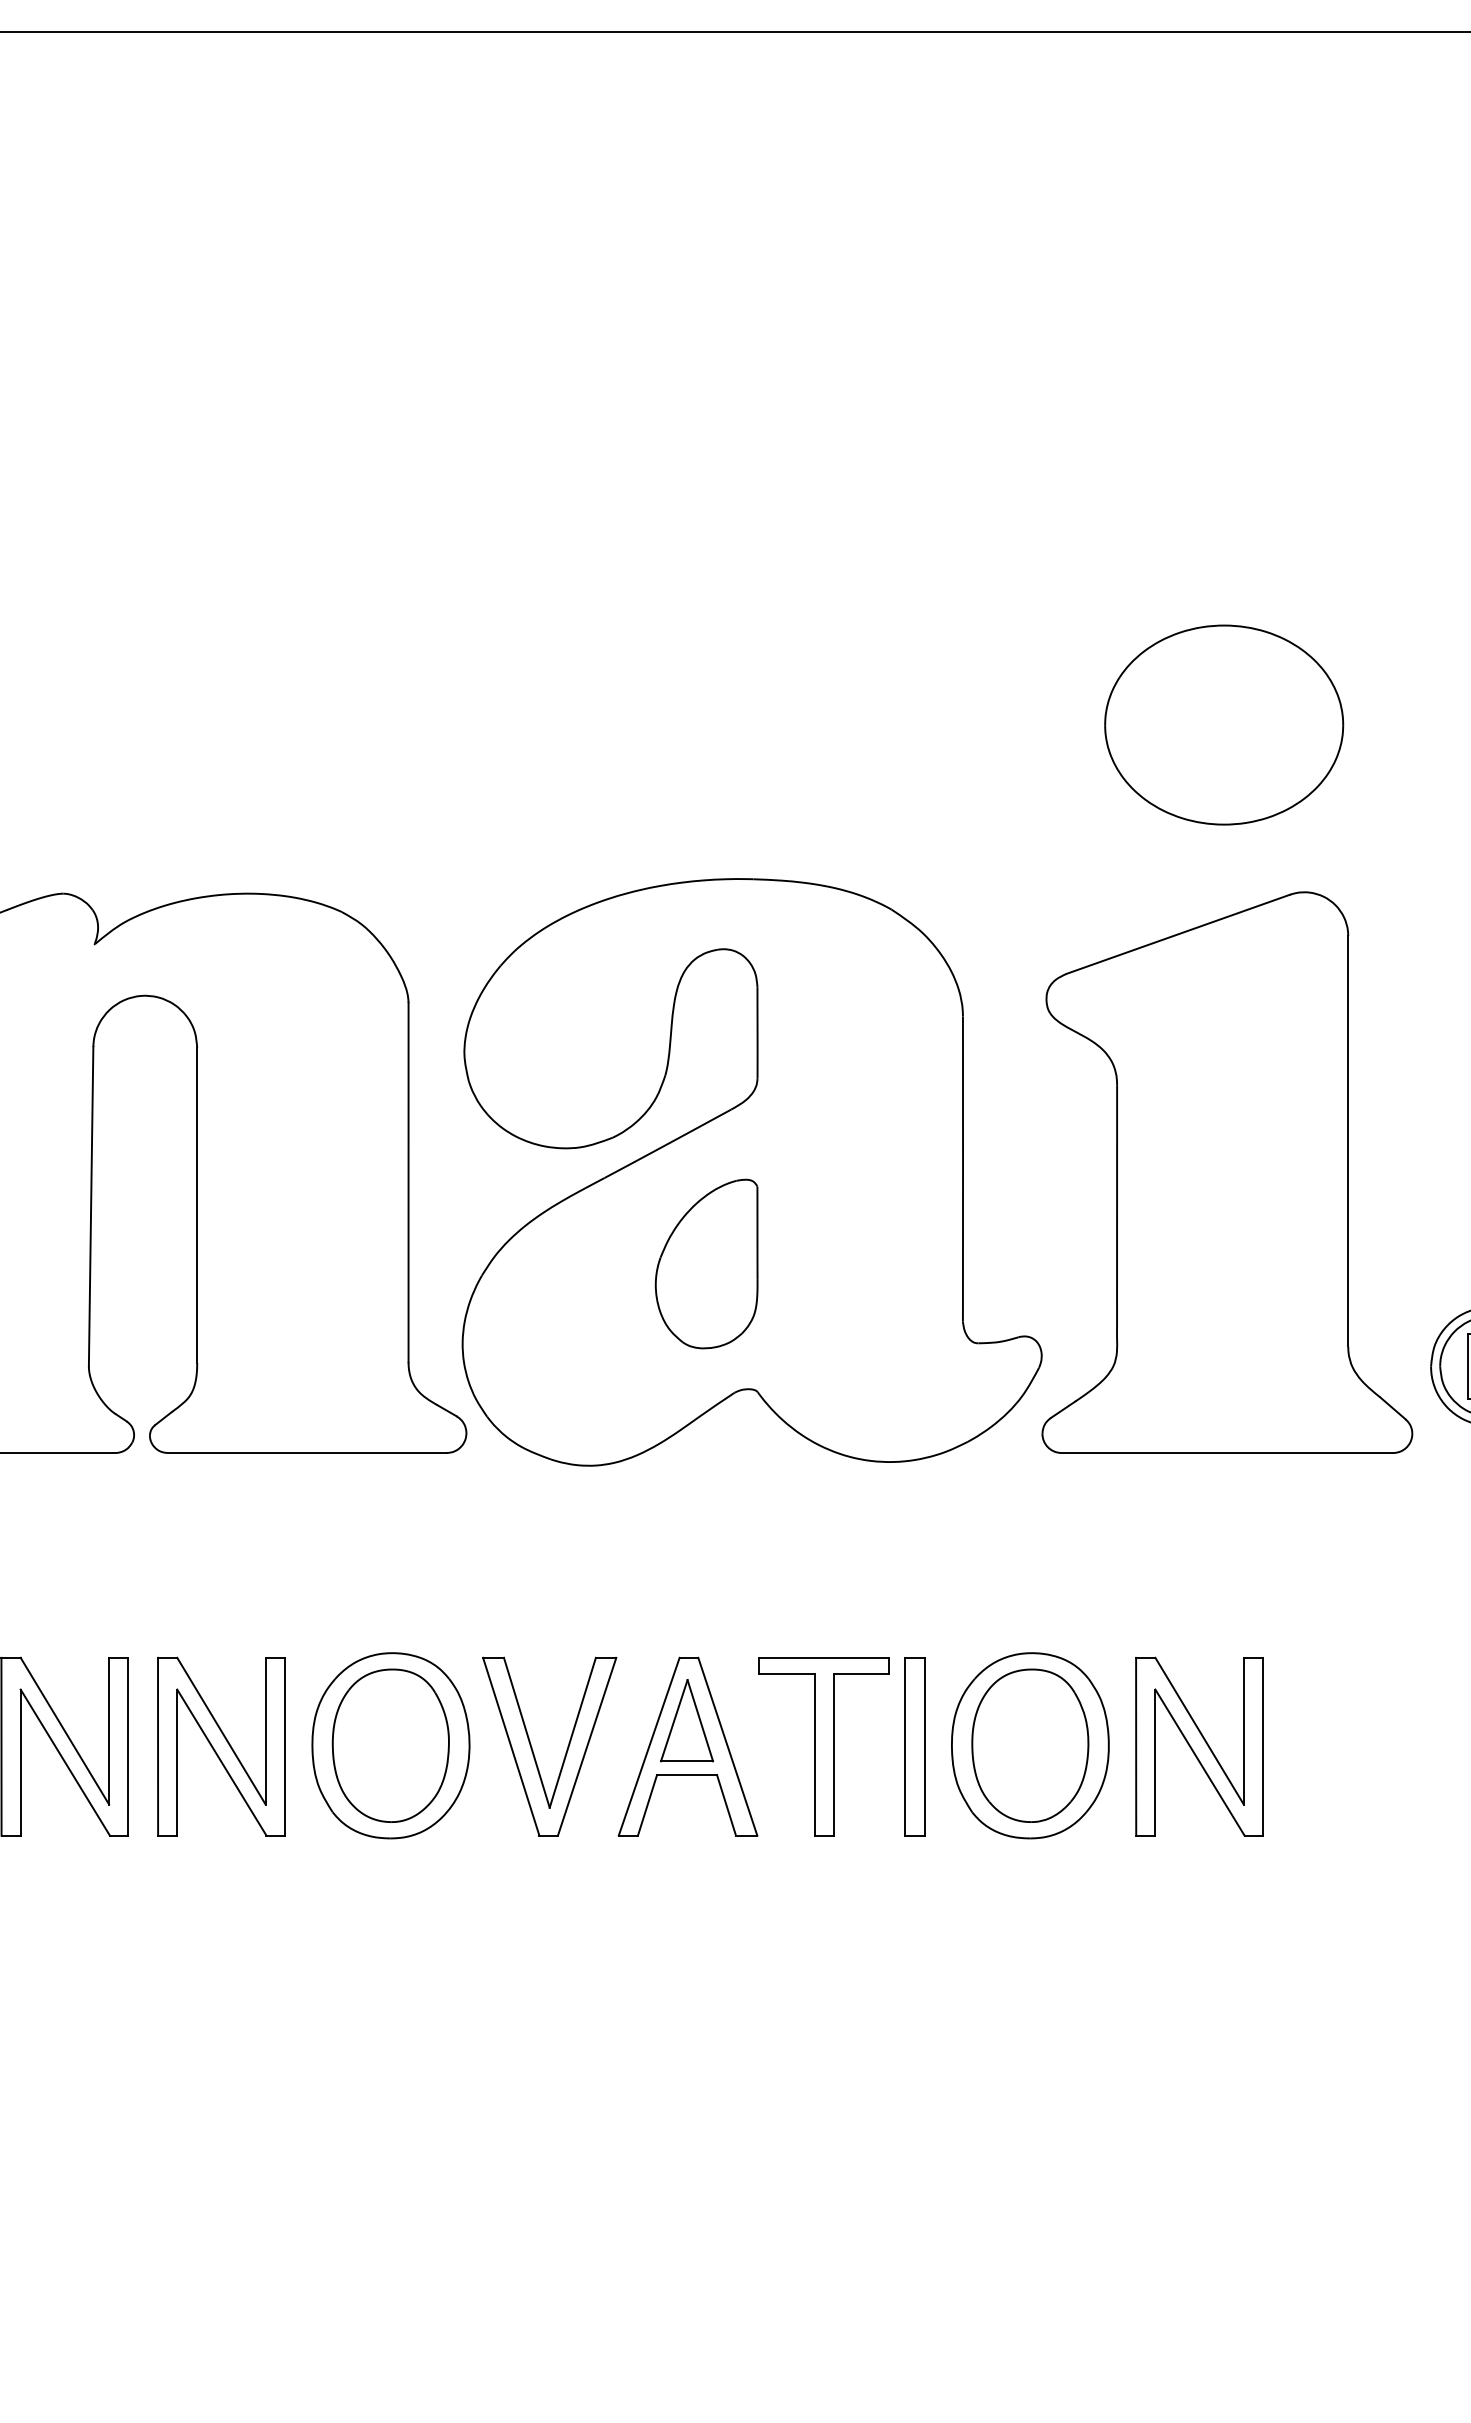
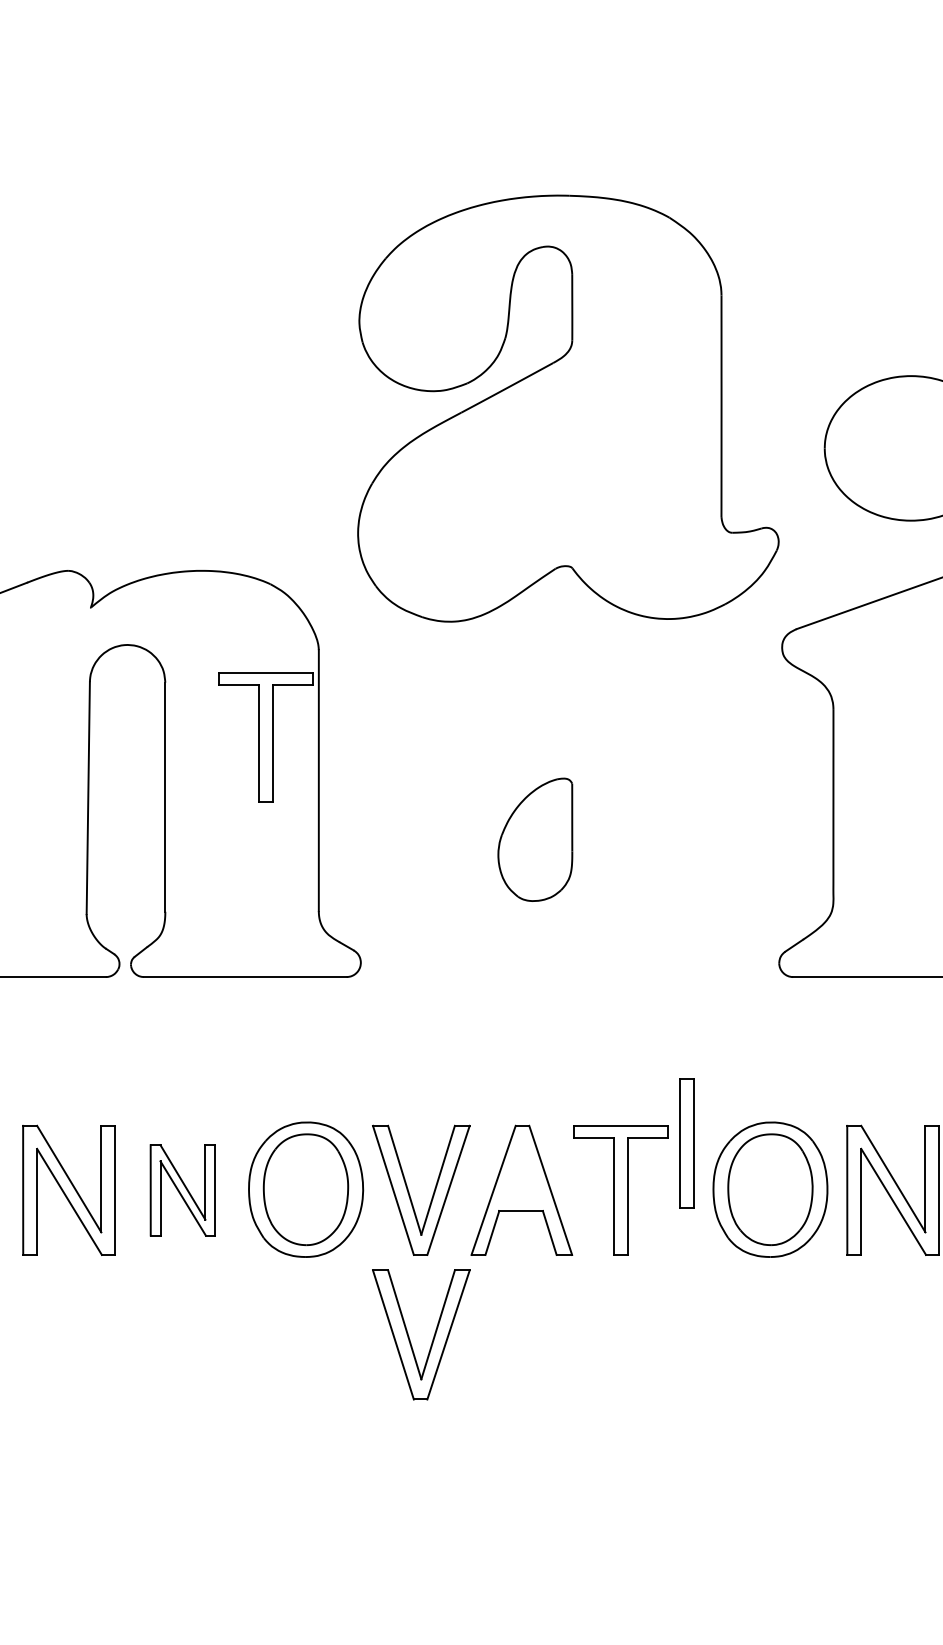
part: (335, 1123) -> (265, 737), added
part: (751, 1172) -> (567, 408), moved
part: (687, 1720) -> (521, 1171), removed
part: (221, 1746) -> (182, 1190), size x0.7
part: (914, 1746) -> (686, 1143), moved
part: (533, 1949) -> (409, 1337), added

